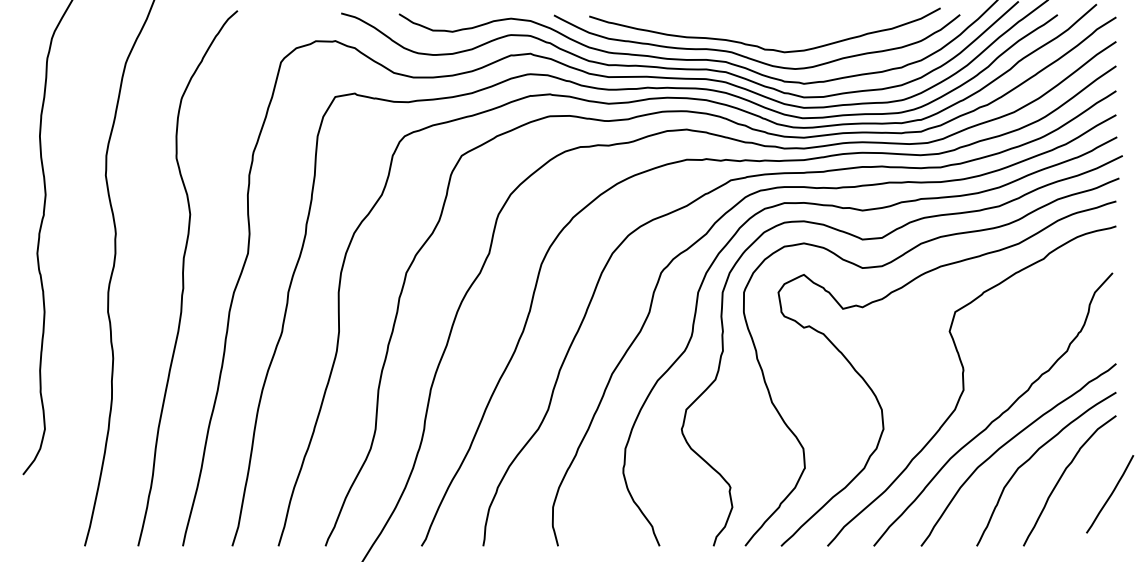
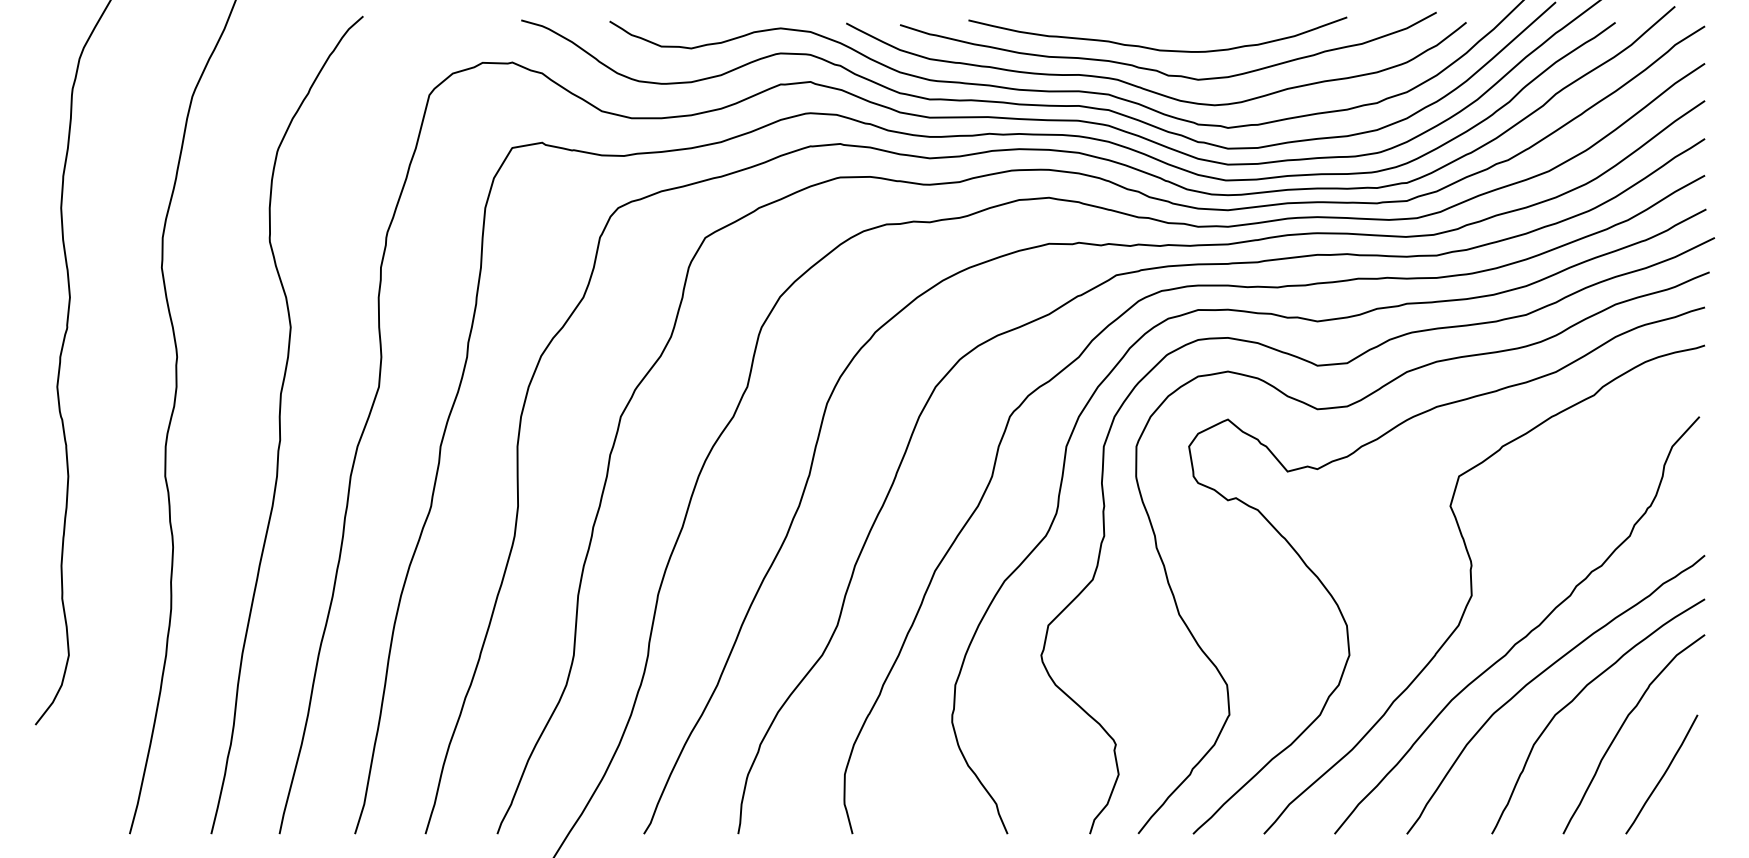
curve: (757, 31) -> (1157, 47), added
curve: (1110, 494) -> (1662, 774), moved

